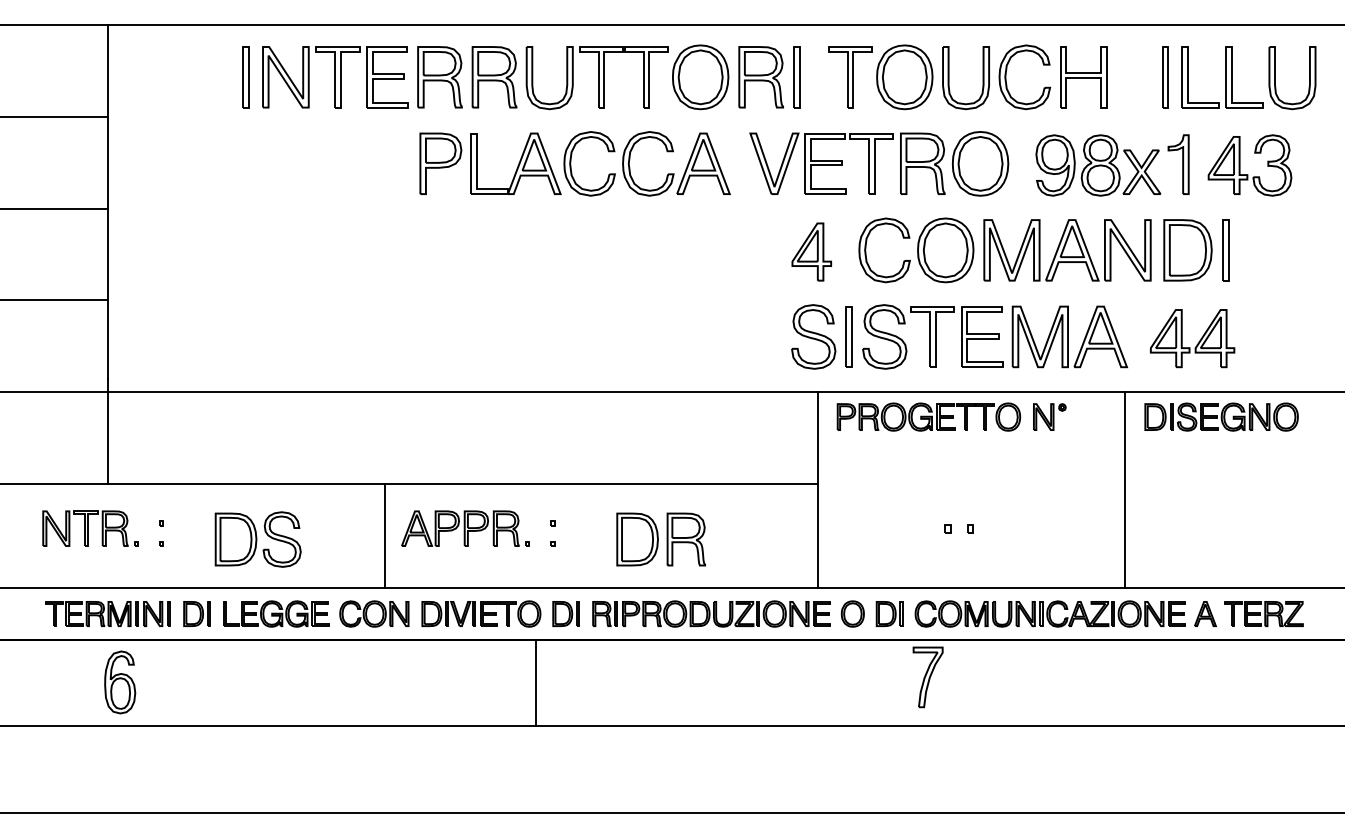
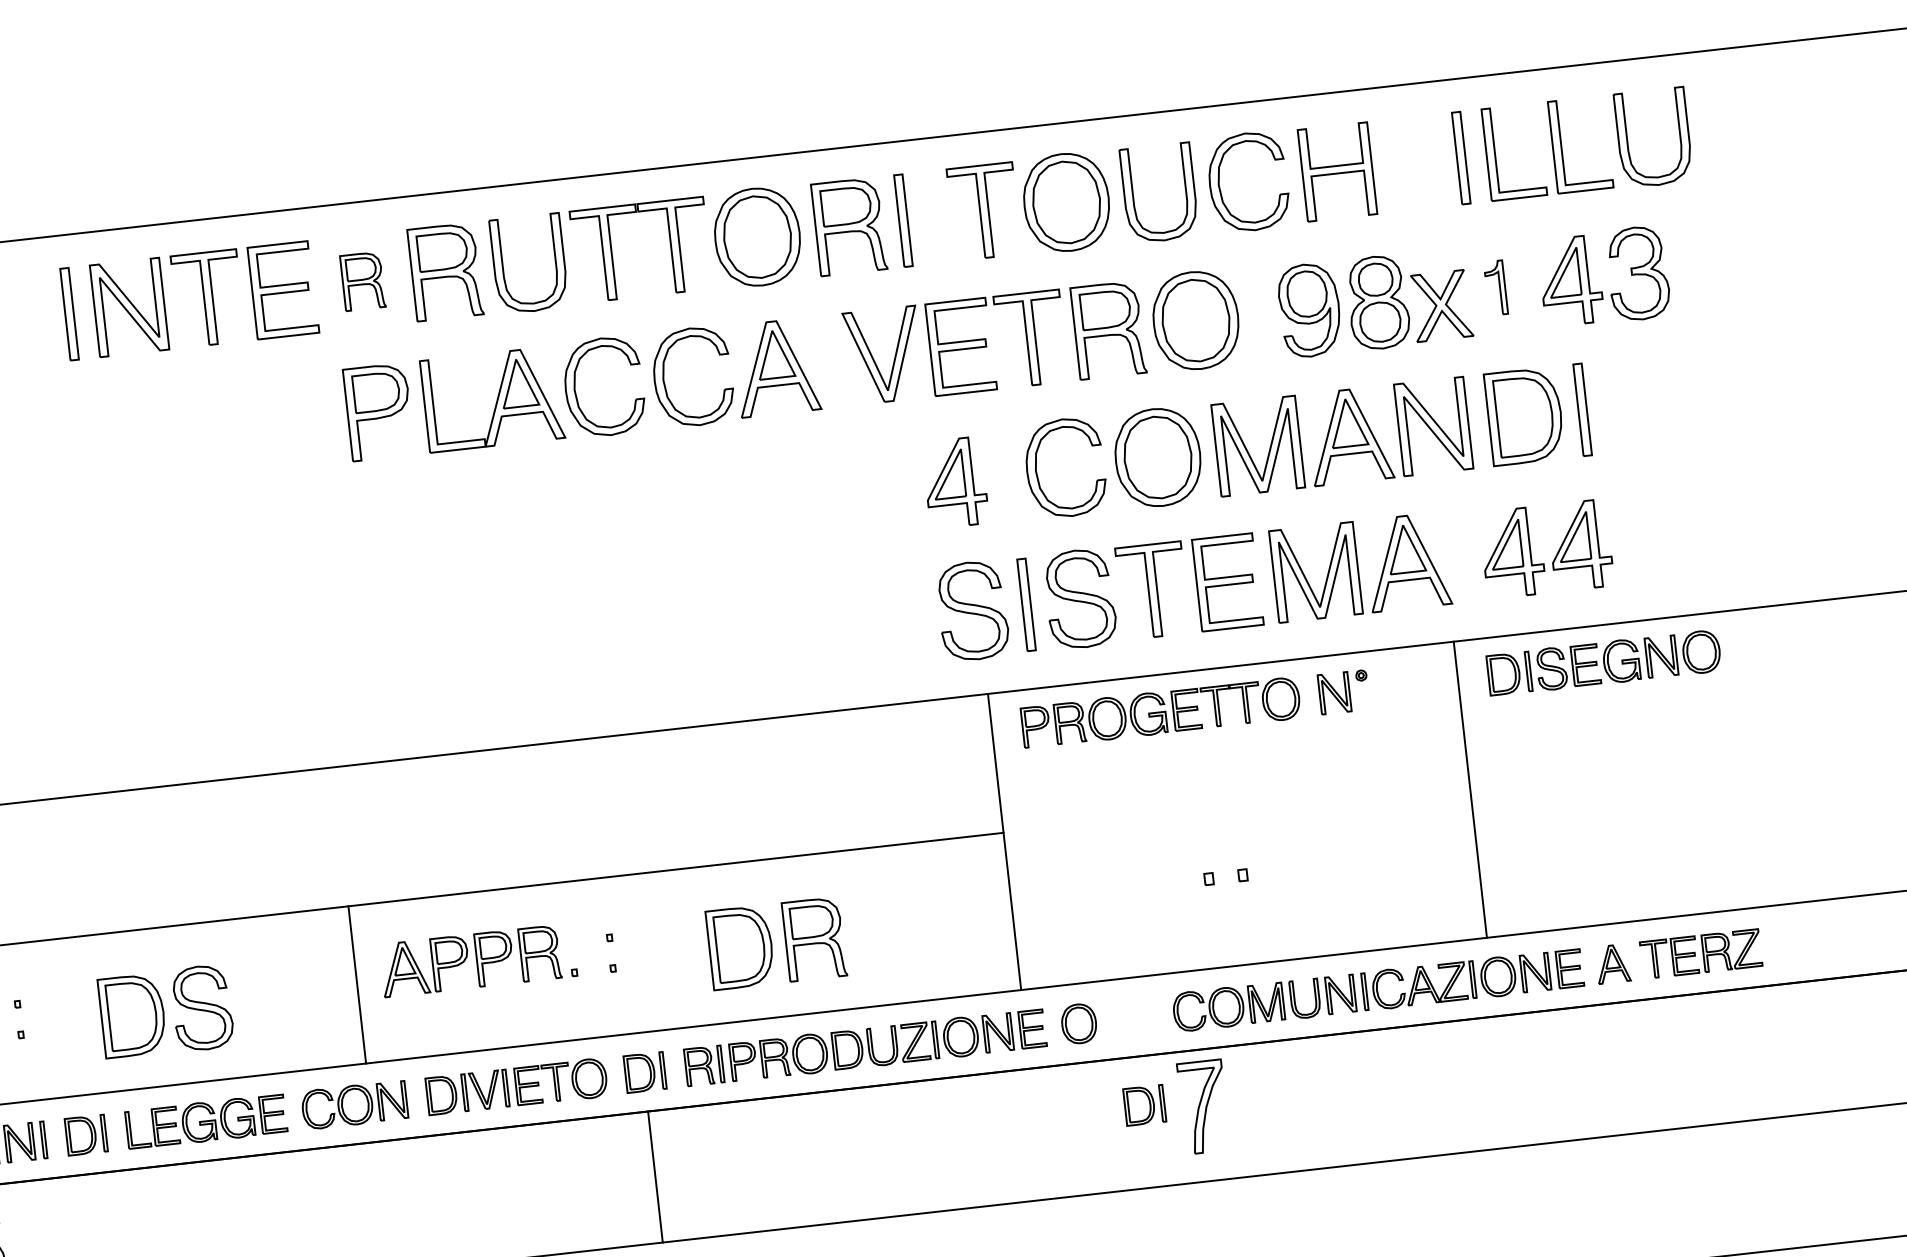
part: (439, 77) -> (362, 281), size x0.6
part: (1178, 164) -> (1495, 287), size x0.6
part: (889, 613) -> (1144, 1104), moved
line: (536, 682) -> (655, 1176), moved

